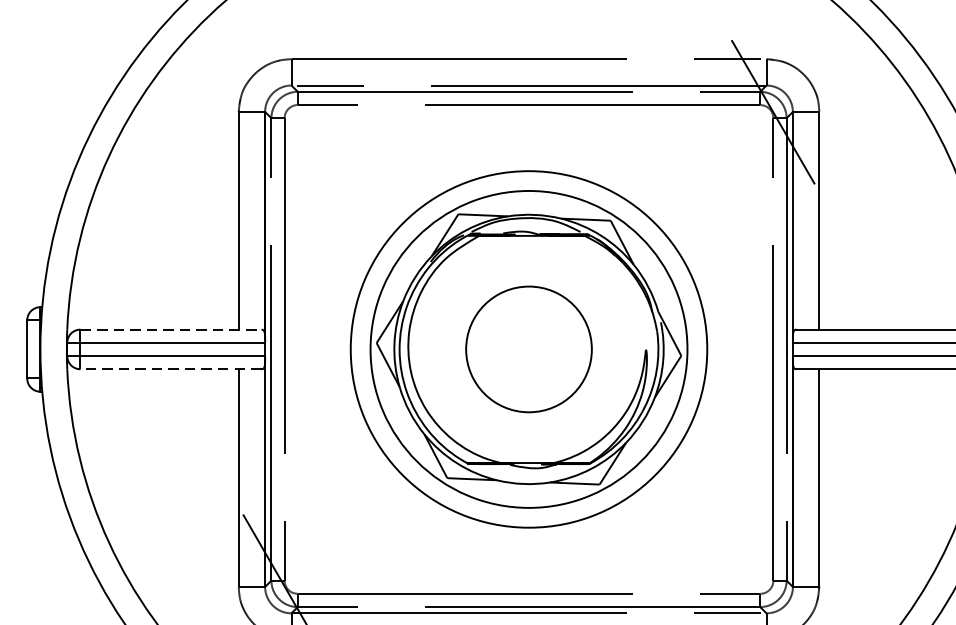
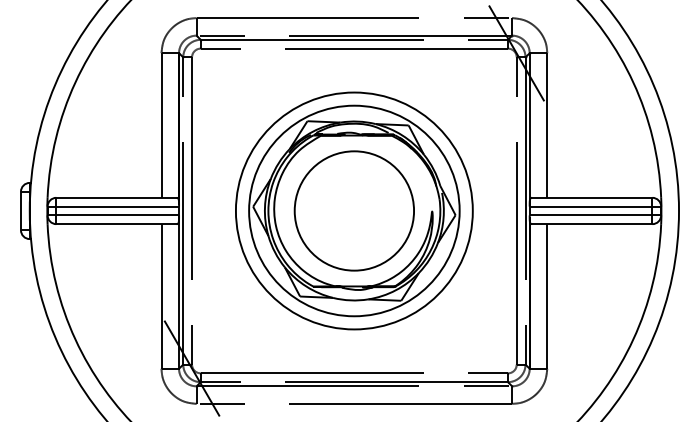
line: (172, 329) -> (117, 197), dashed -> solid
circle: (529, 348) -> (354, 210), size x1.43
line: (170, 369) -> (116, 224), dashed -> solid

